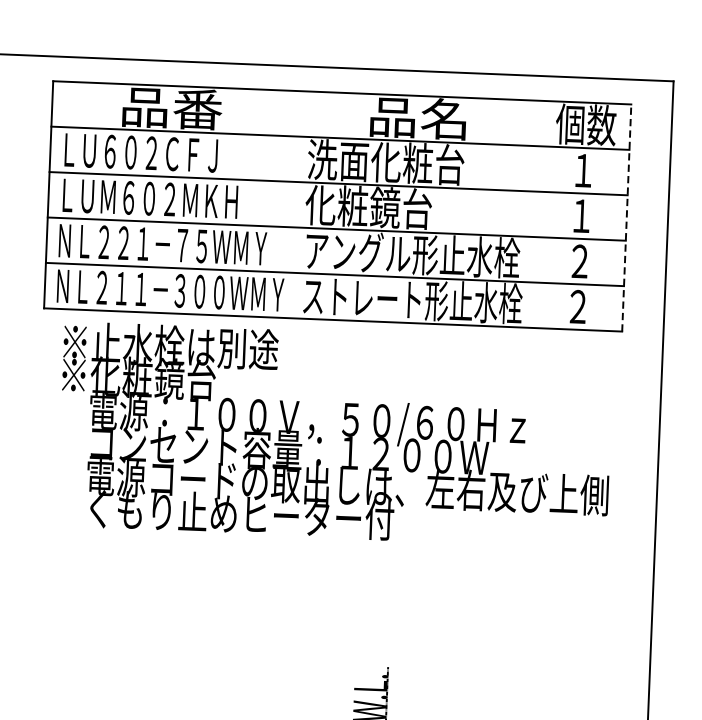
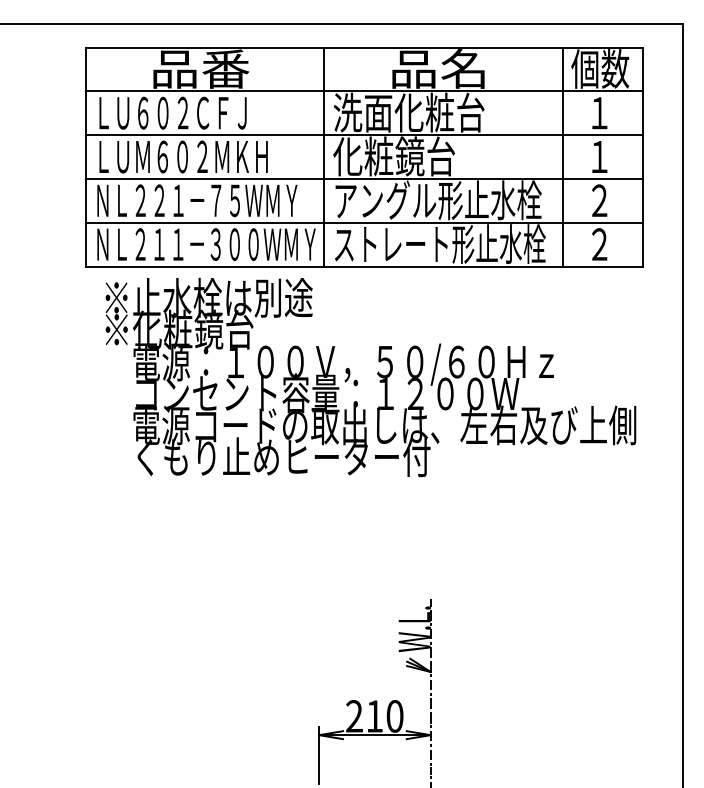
line: (296, 204) -> (324, 156), added
line: (544, 214) -> (563, 156), added
line: (627, 218) -> (643, 157), dashed -> solid

